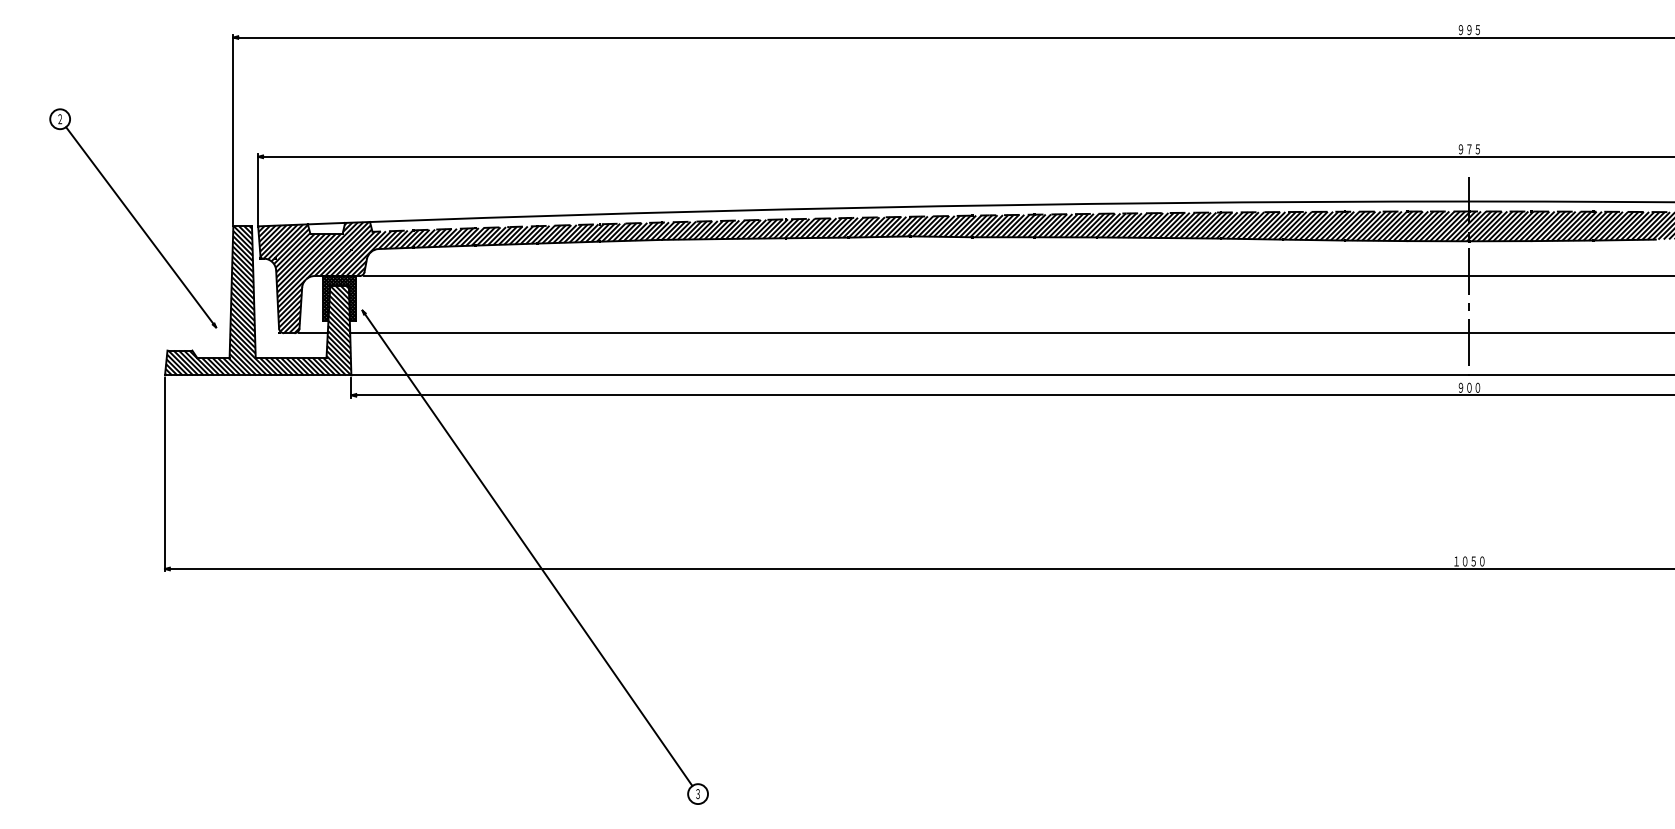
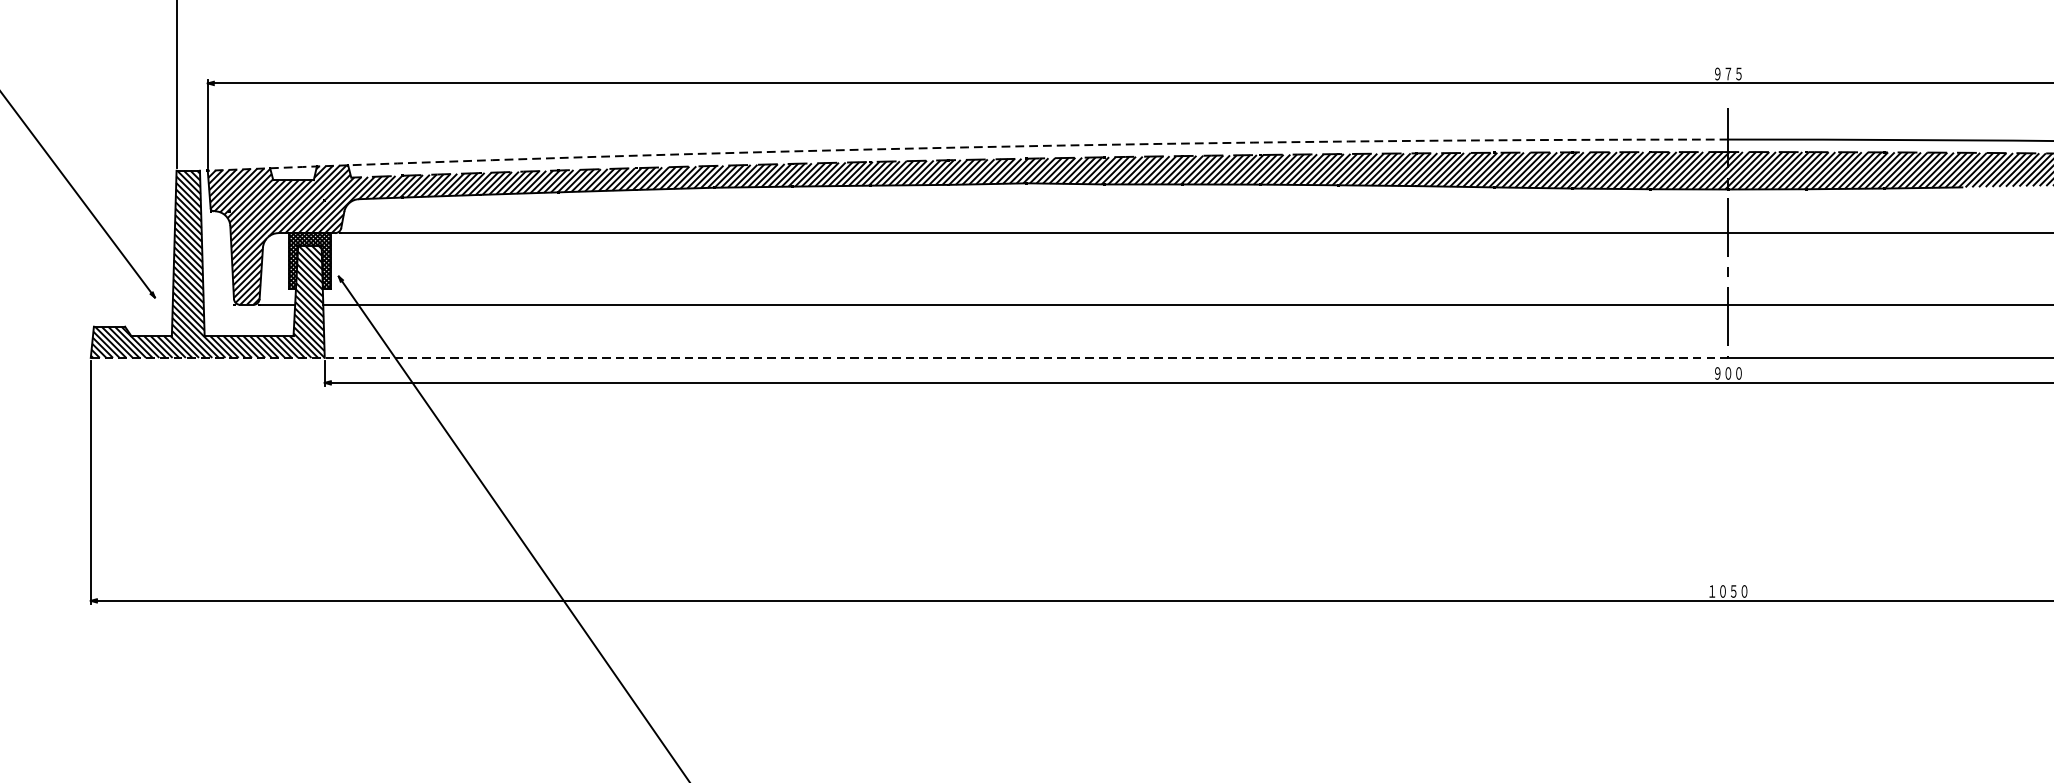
arc: (863, 207) -> (967, 147), solid -> dashed
line: (817, 375) -> (909, 357), solid -> dashed

